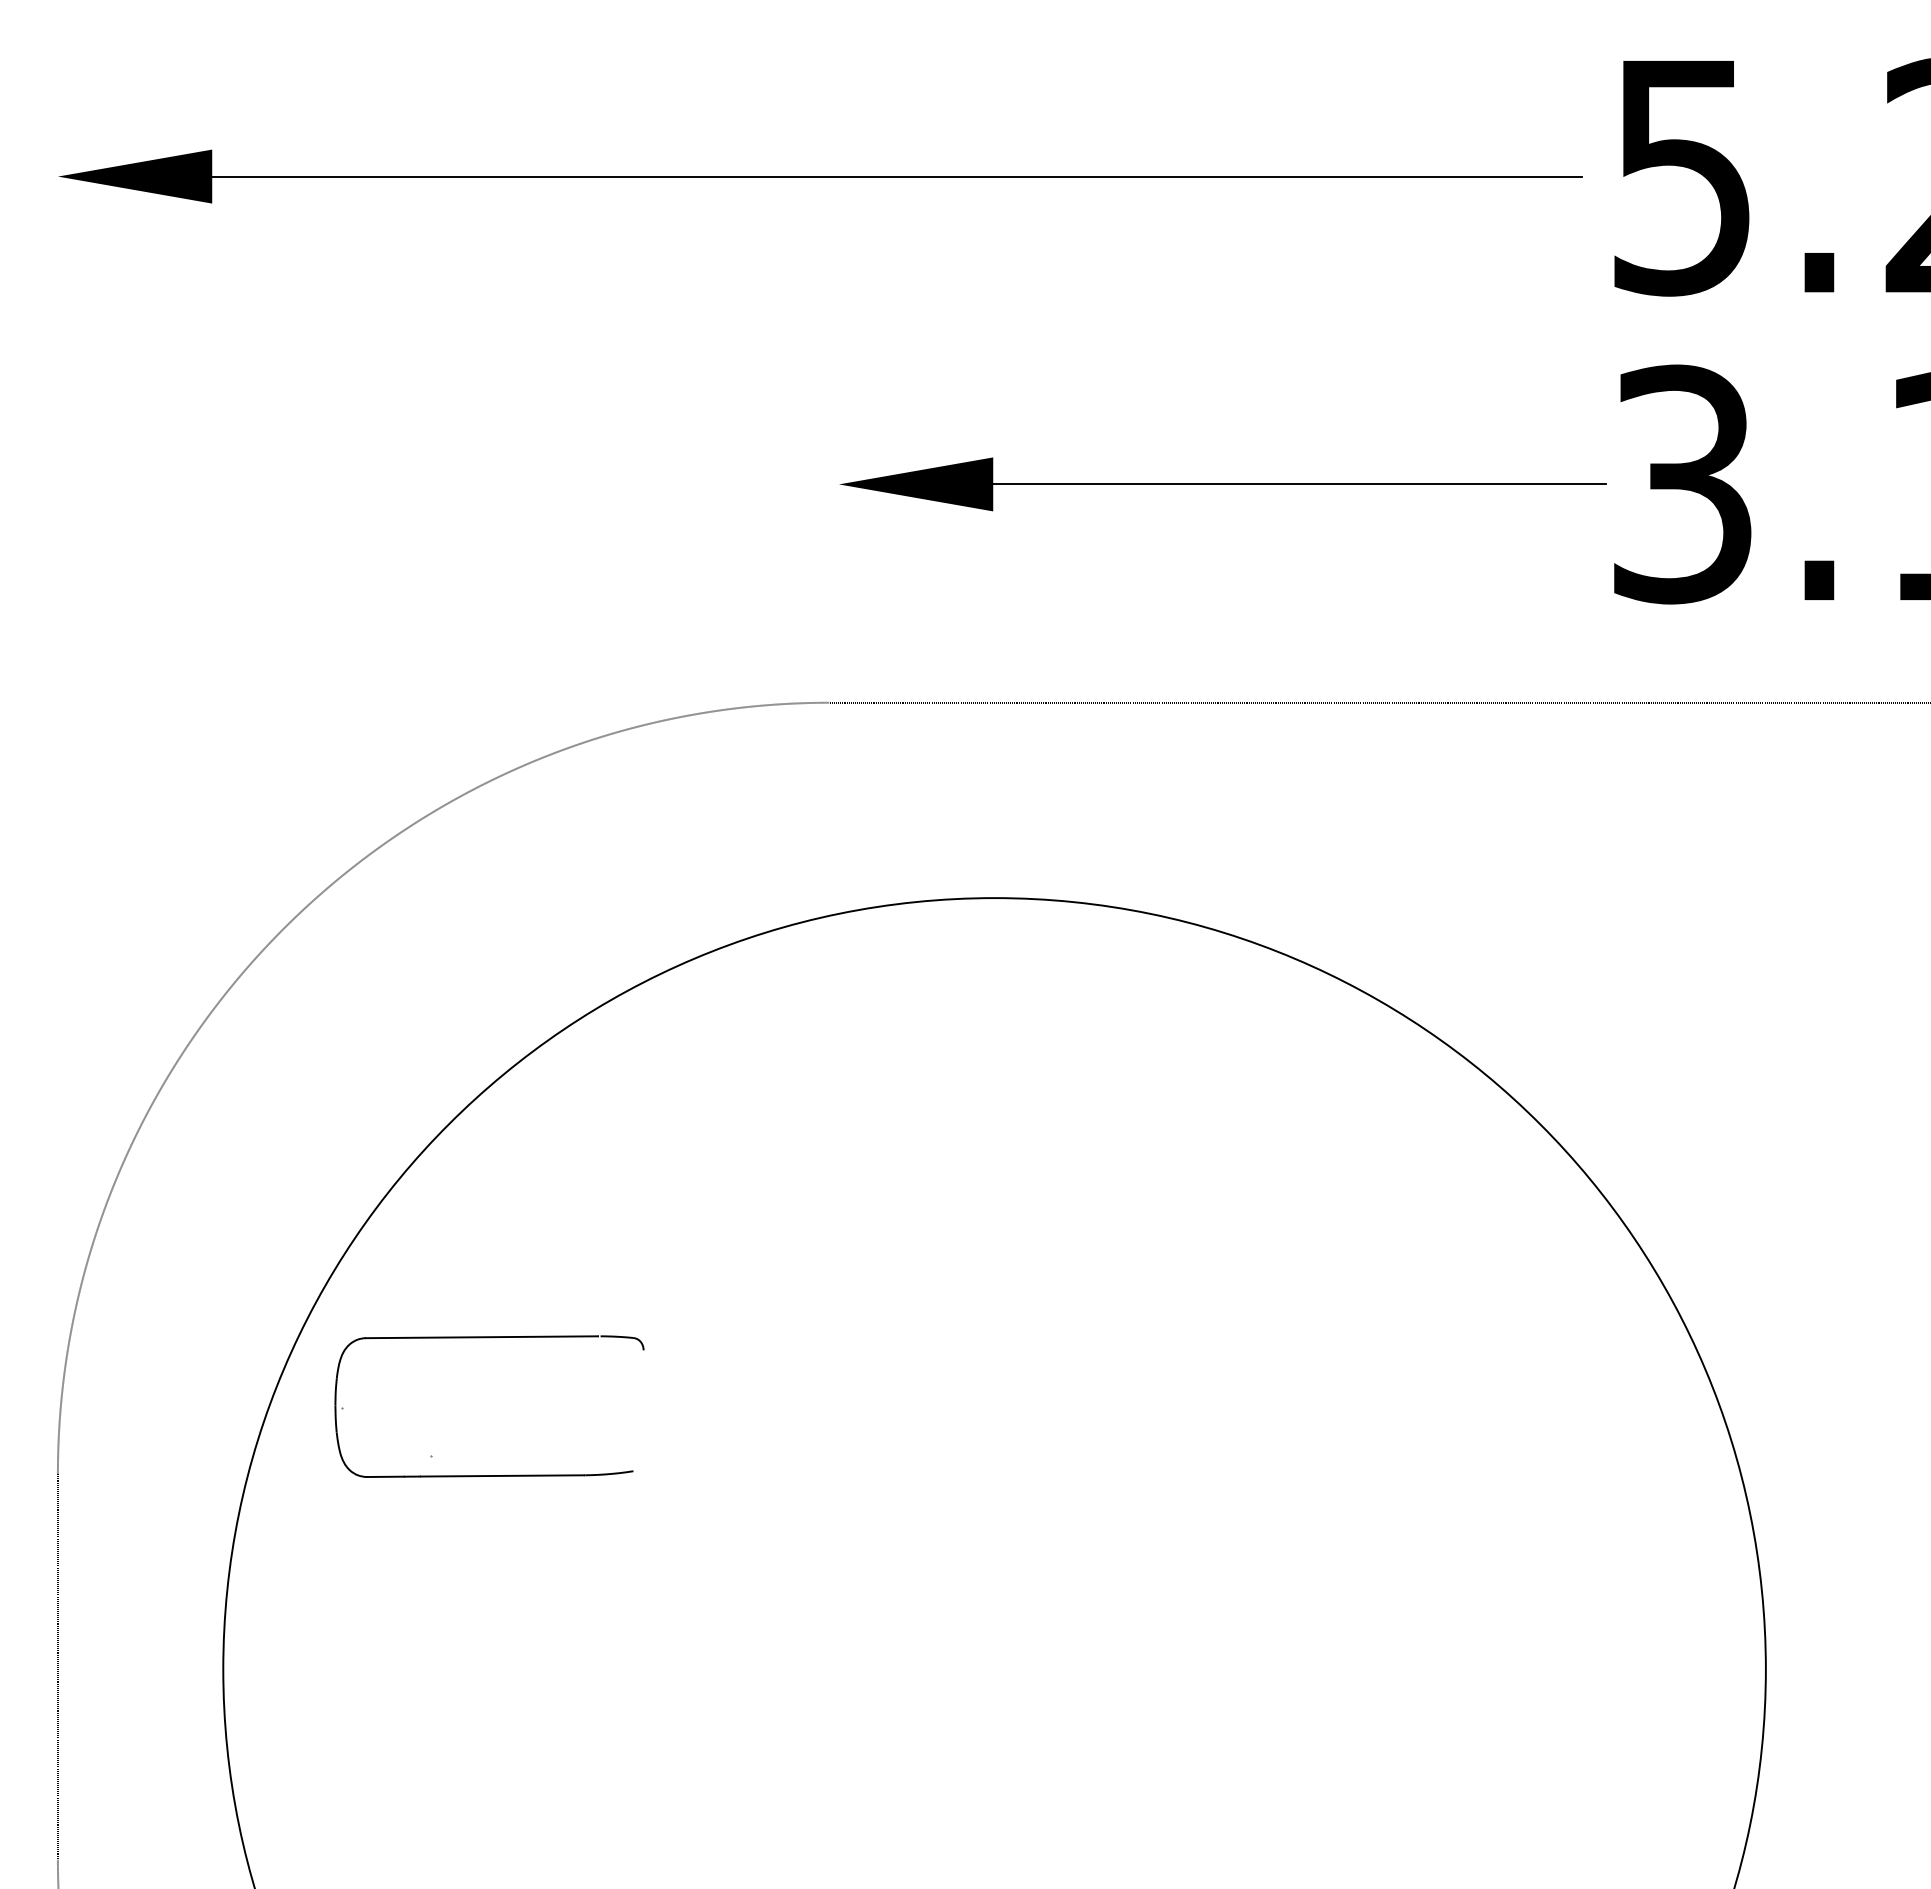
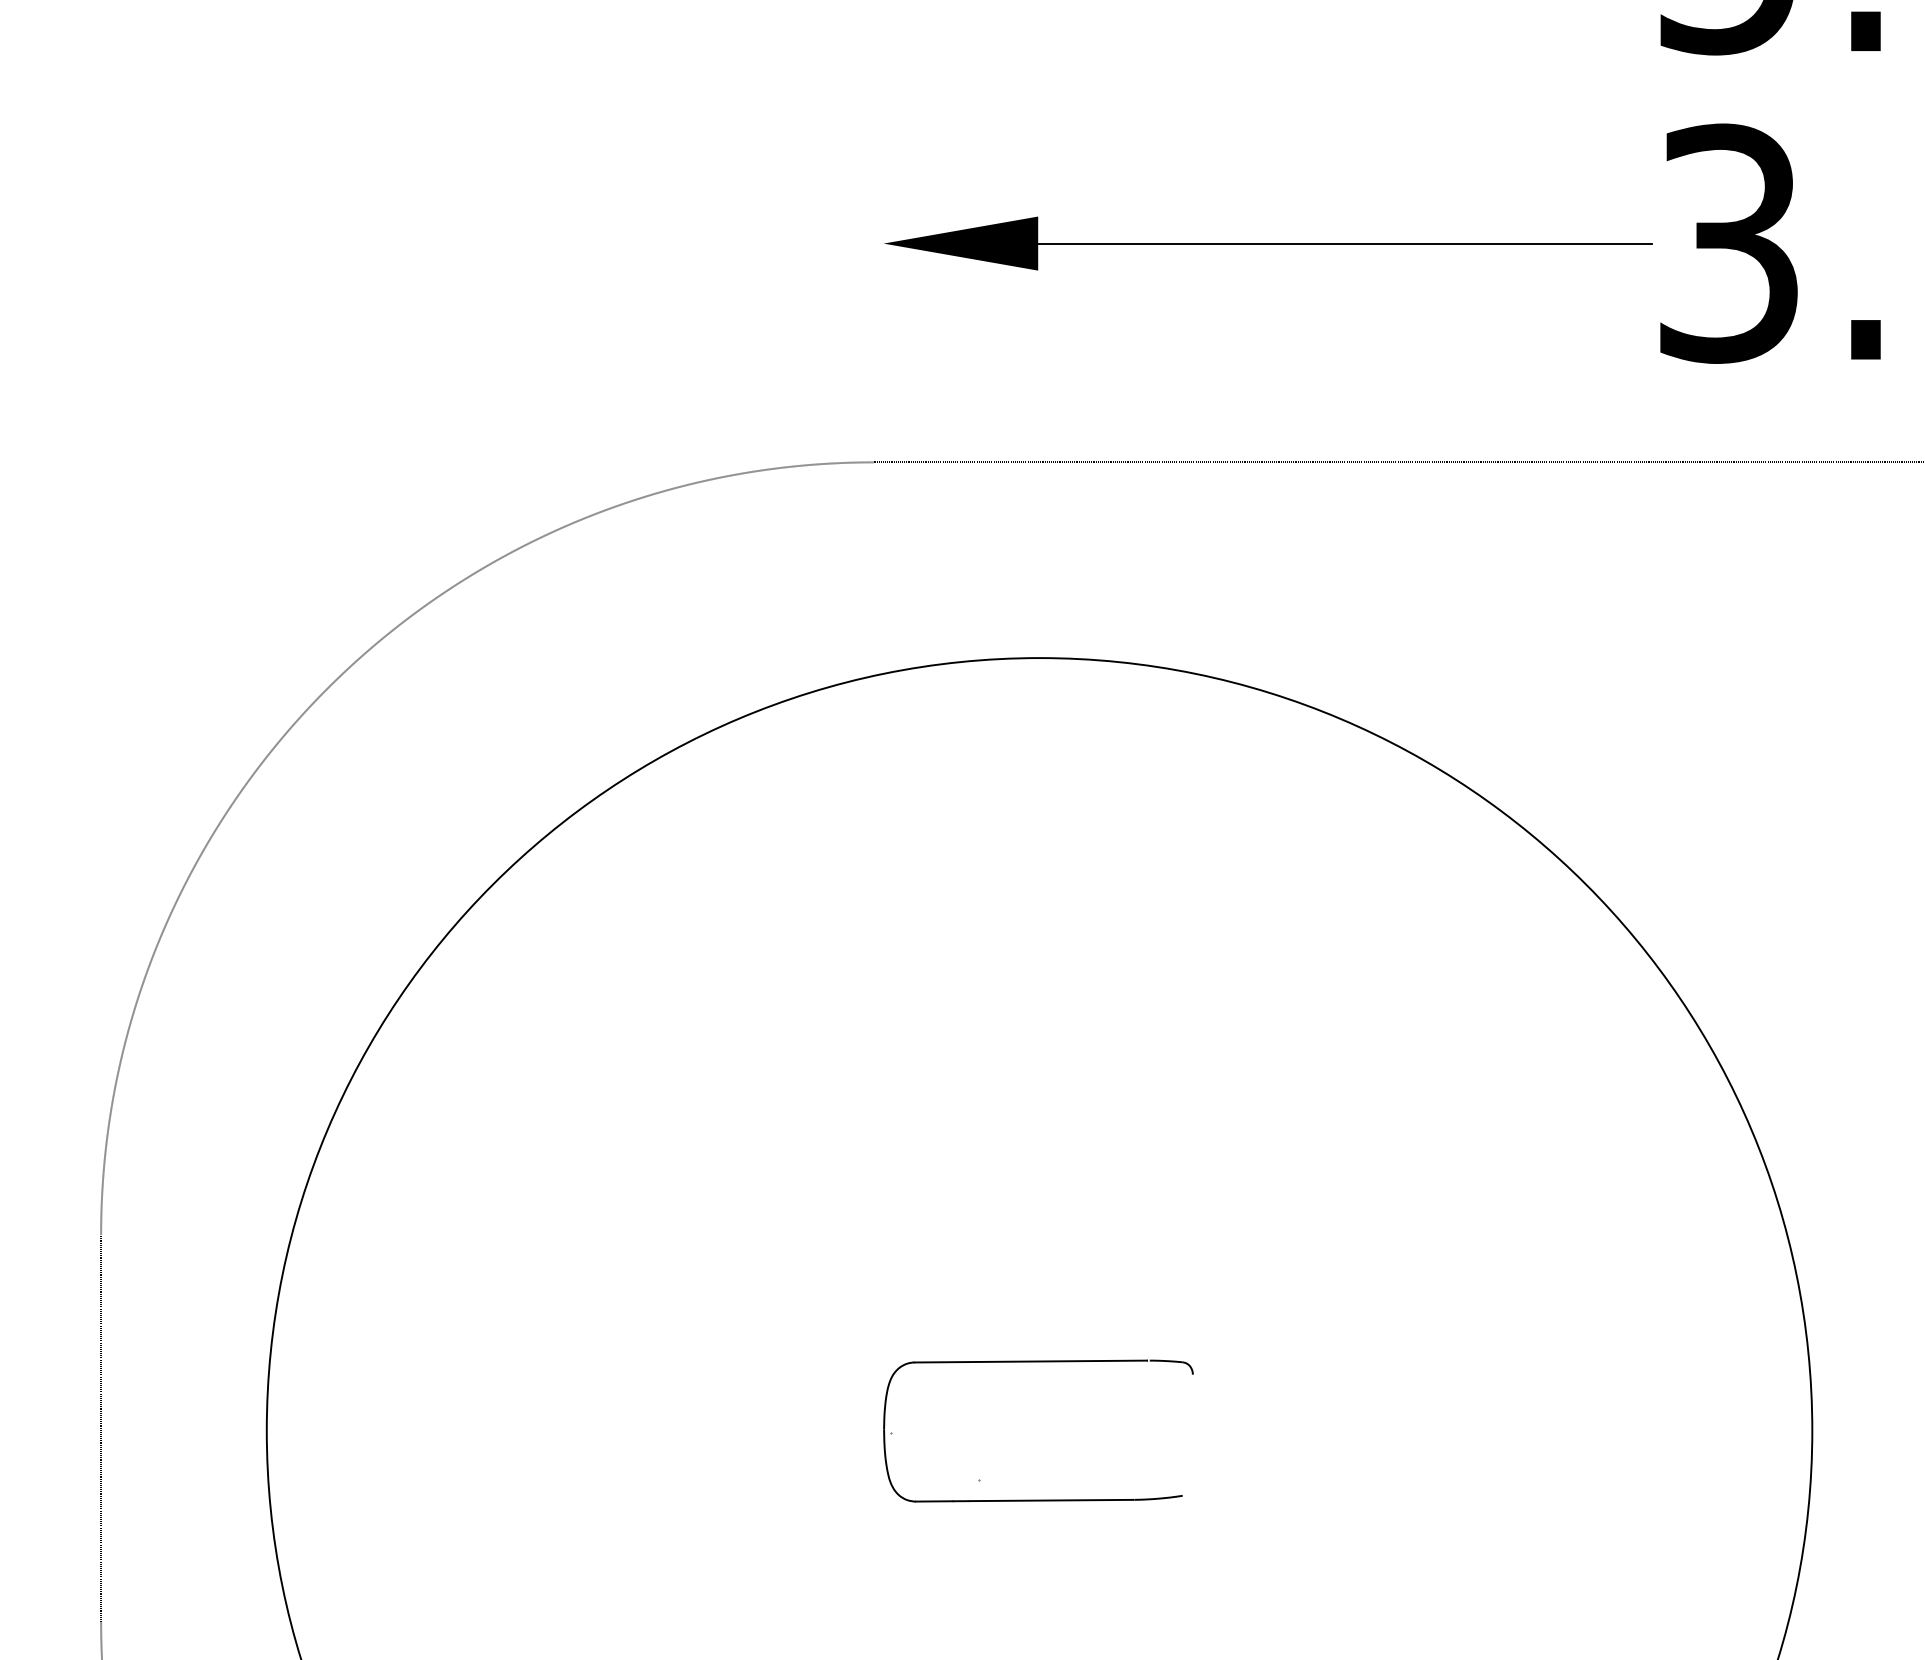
part: (489, 1338) -> (1038, 1362), moved

